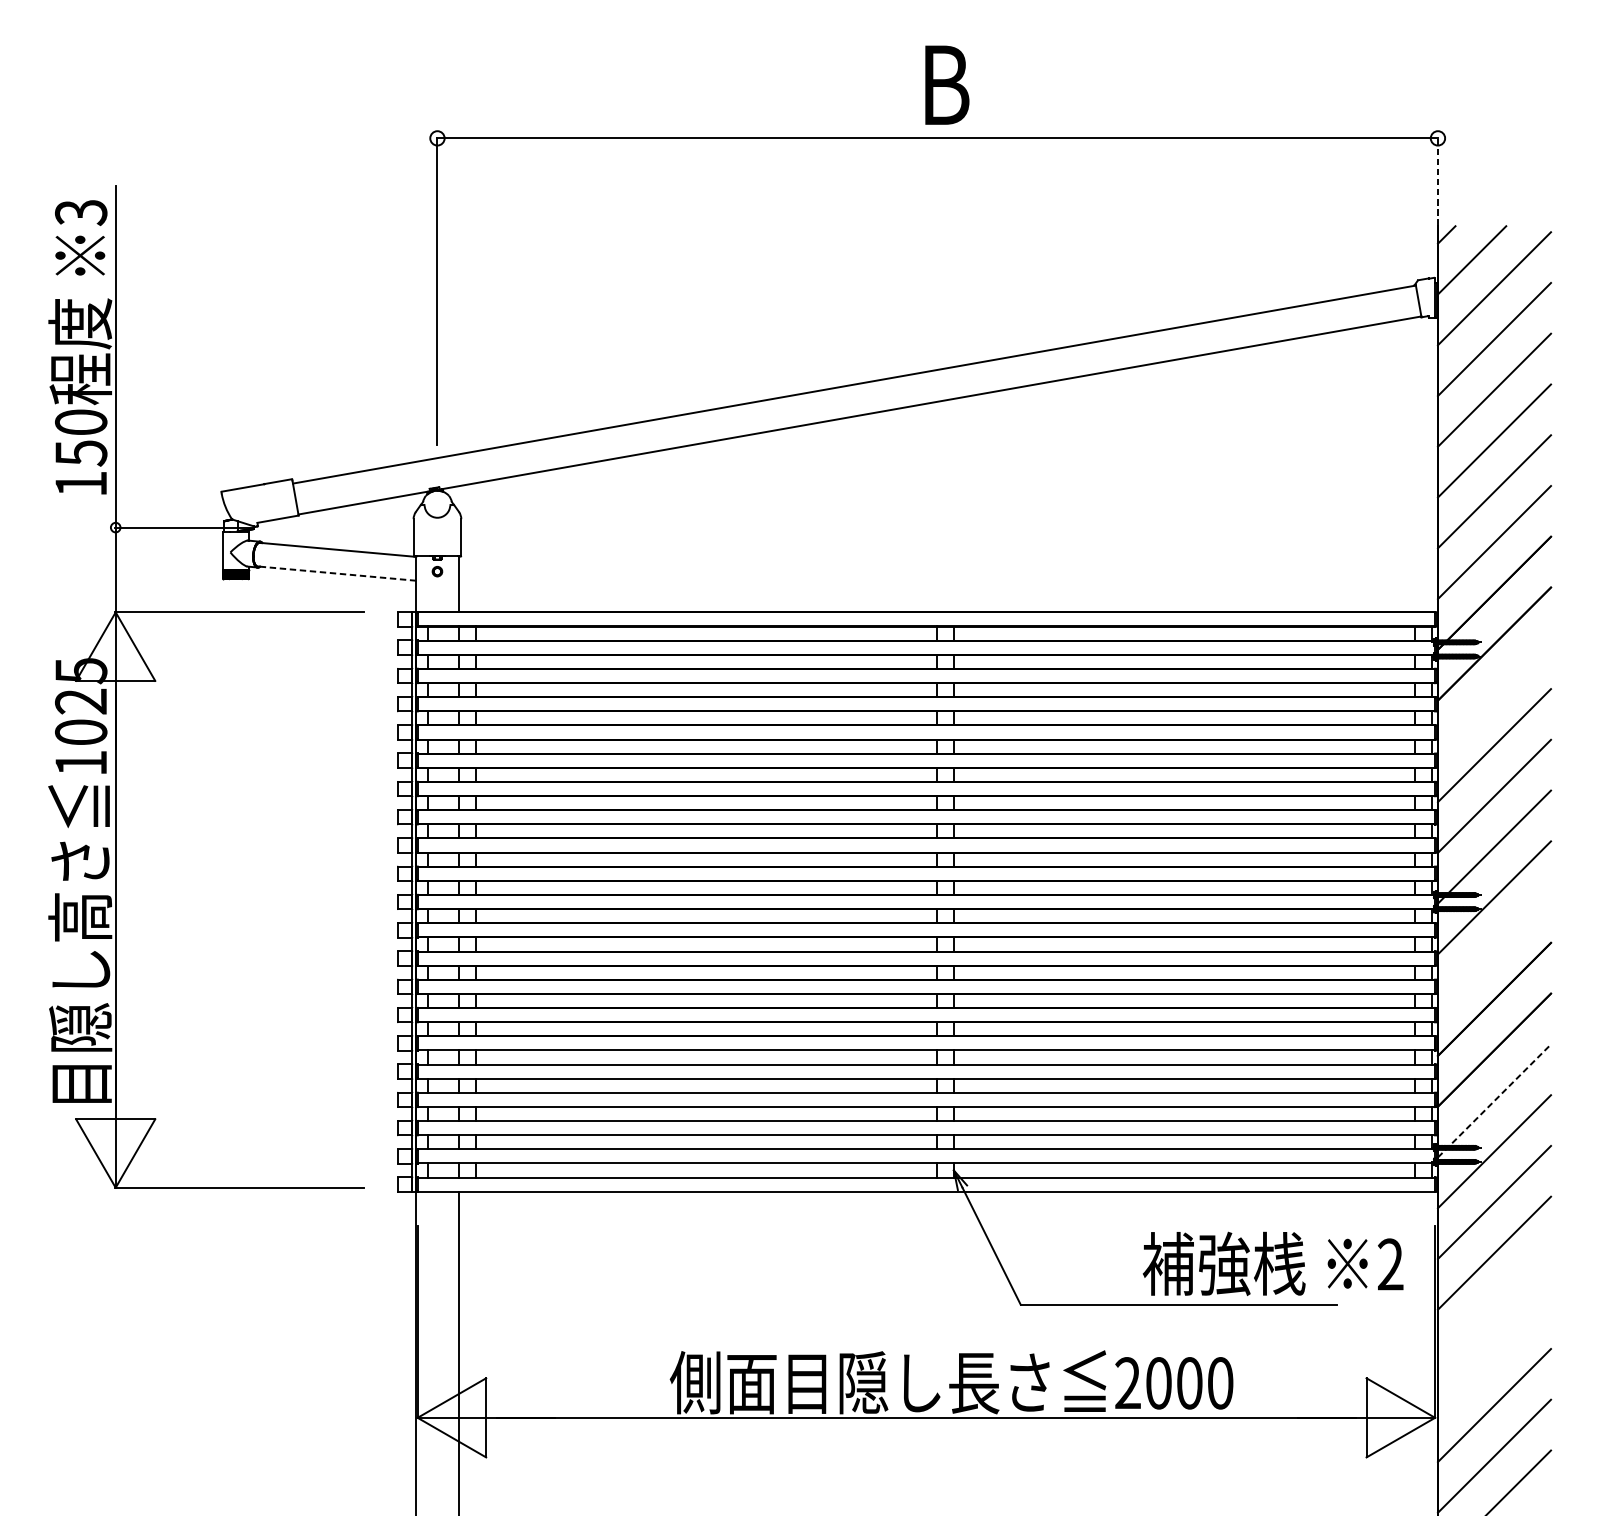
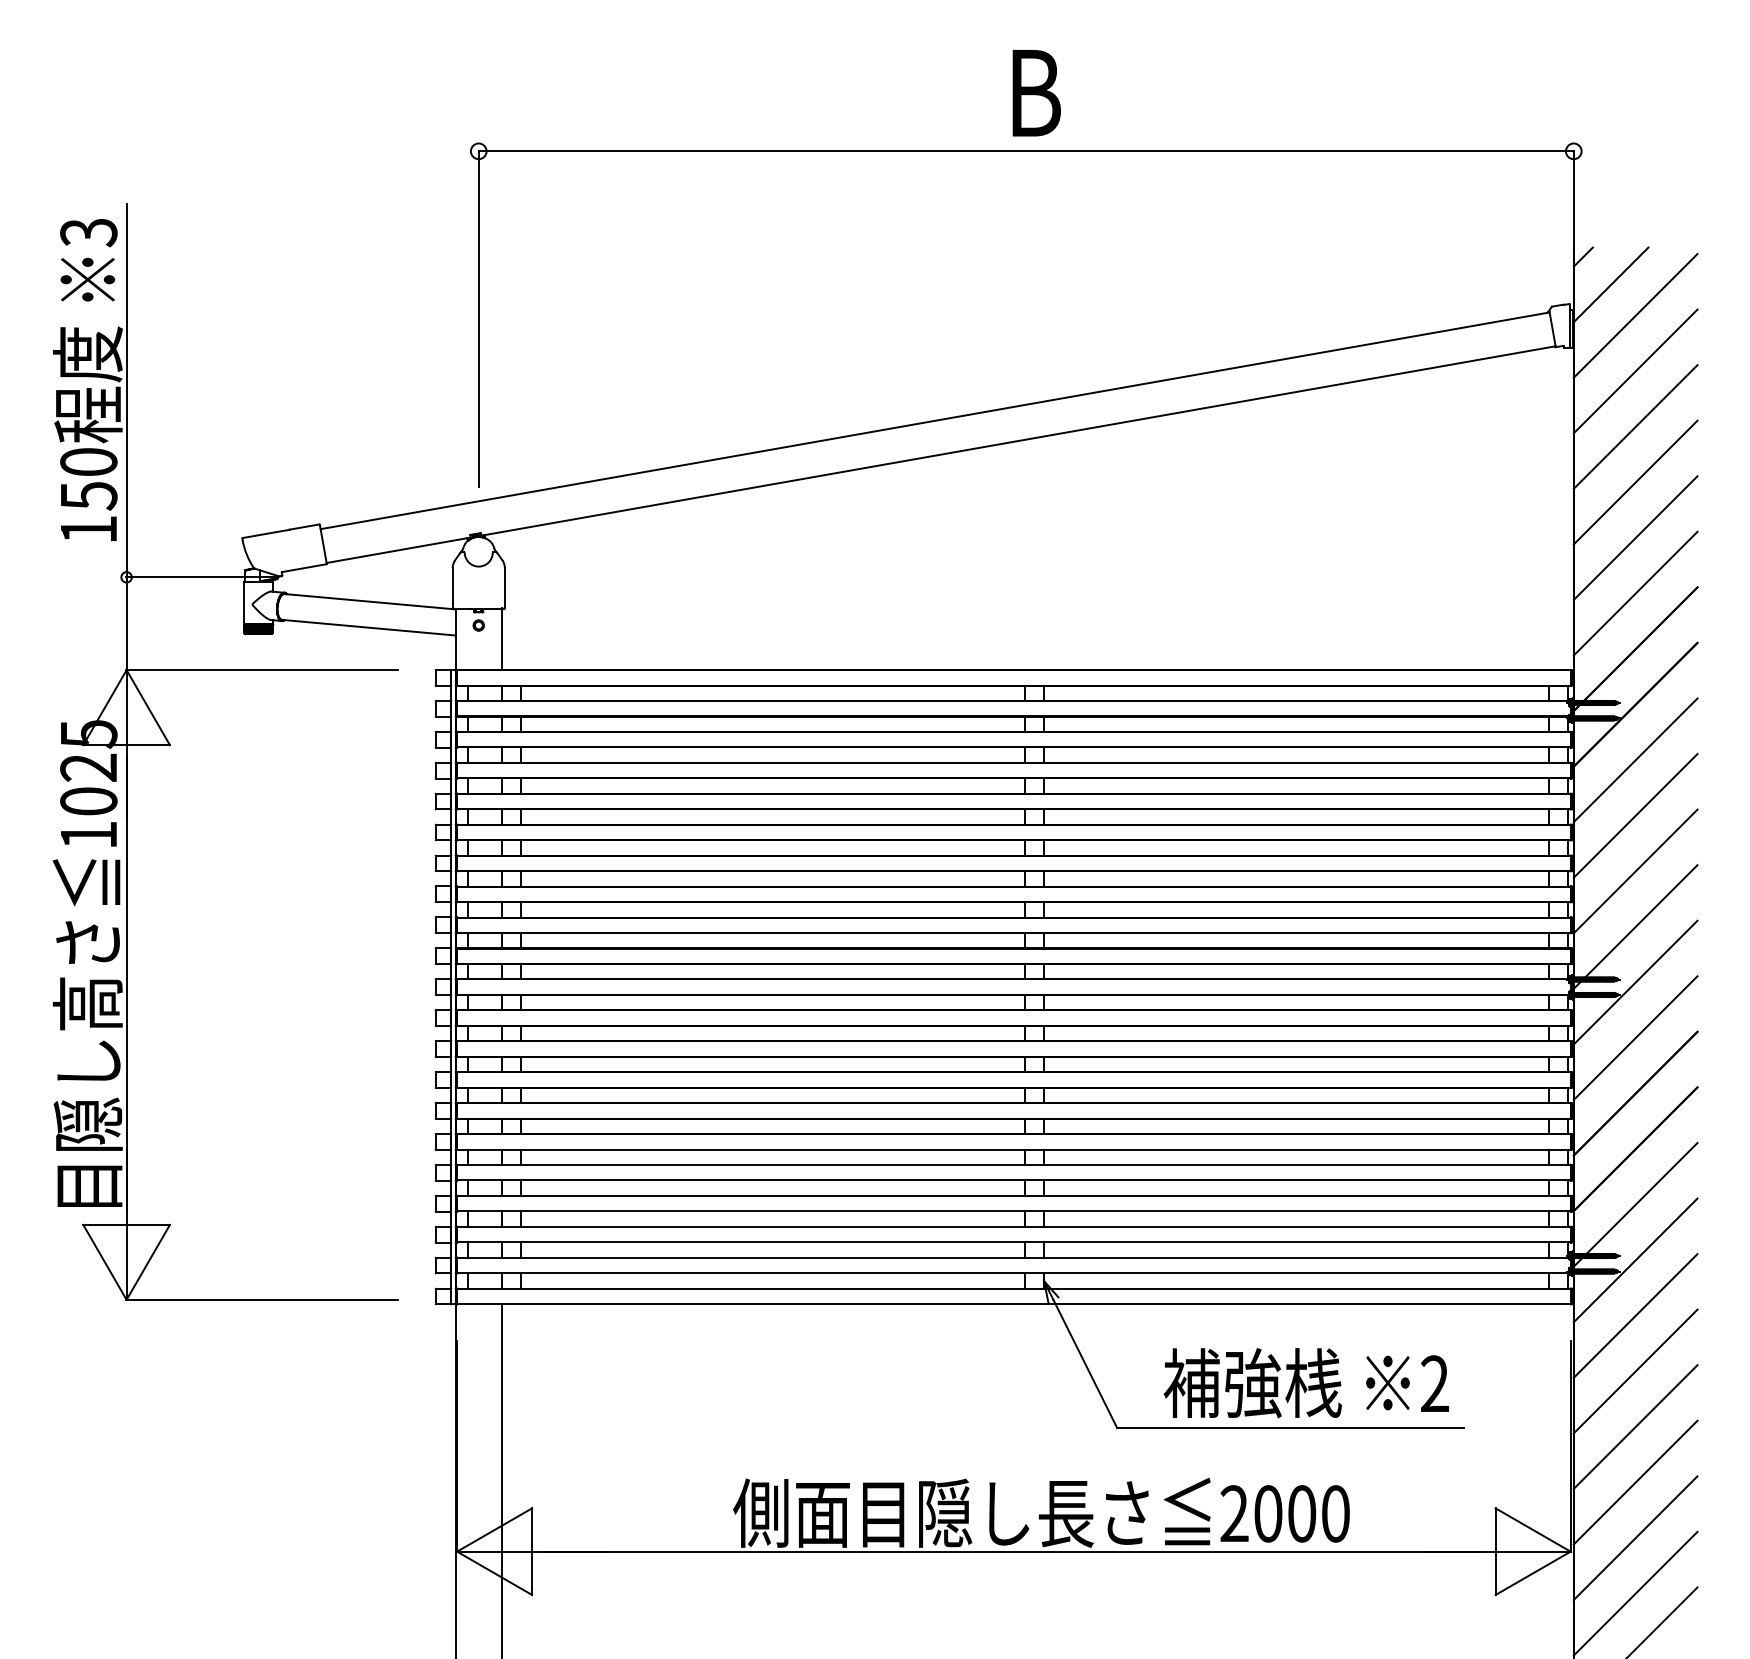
line: (1437, 181) -> (1573, 198), dashed -> solid
line: (336, 573) -> (368, 627), dashed -> solid
line: (1494, 694) -> (1635, 760), added
line: (1494, 948) -> (1635, 1038), added
line: (1494, 1100) -> (1635, 1204), dashed -> solid
text: (1272, 1264) -> (1305, 1383), moved
line: (1494, 1303) -> (1635, 1426), added
line: (1494, 1354) -> (1635, 1482), added

